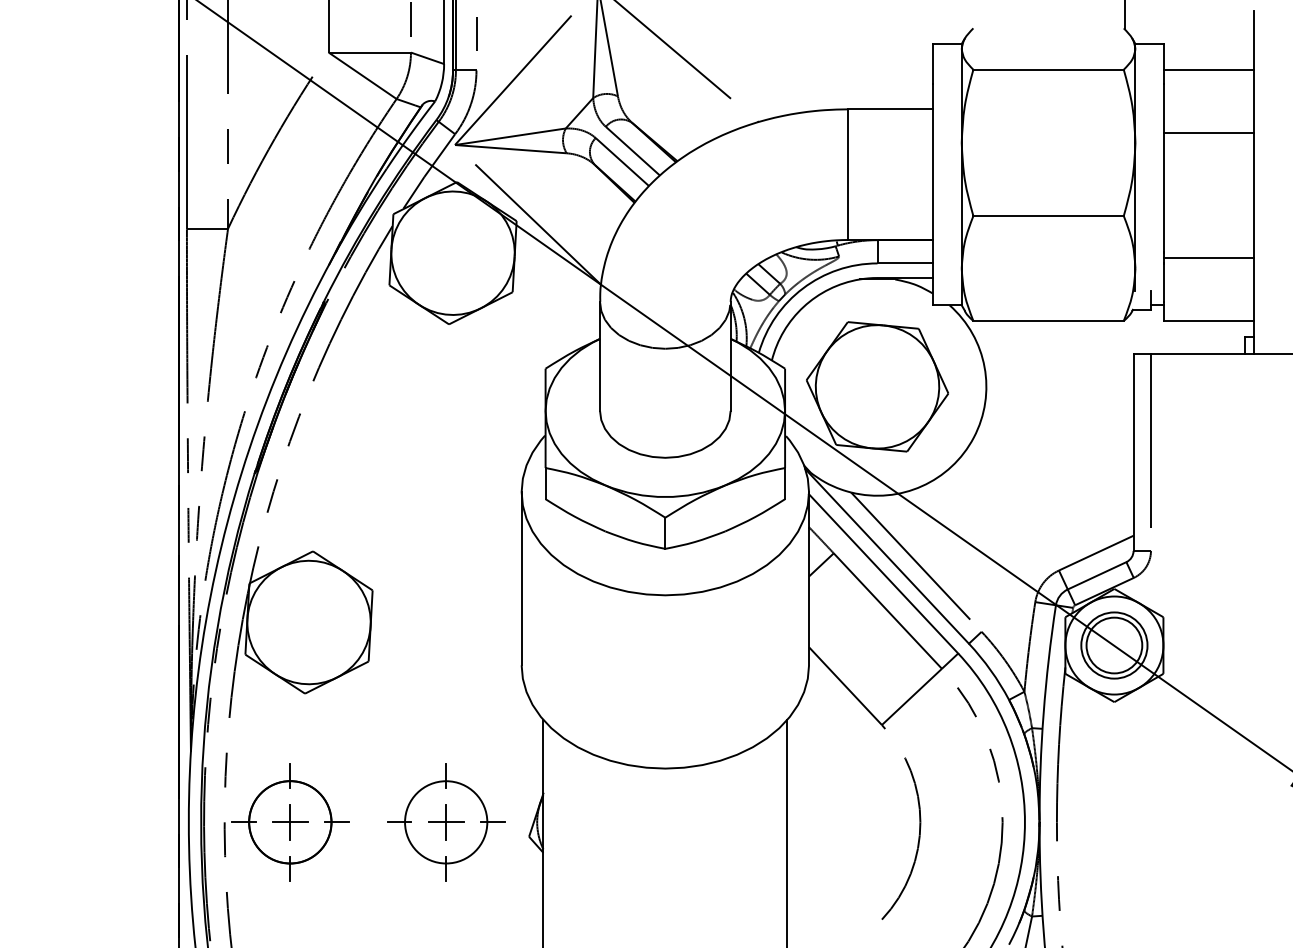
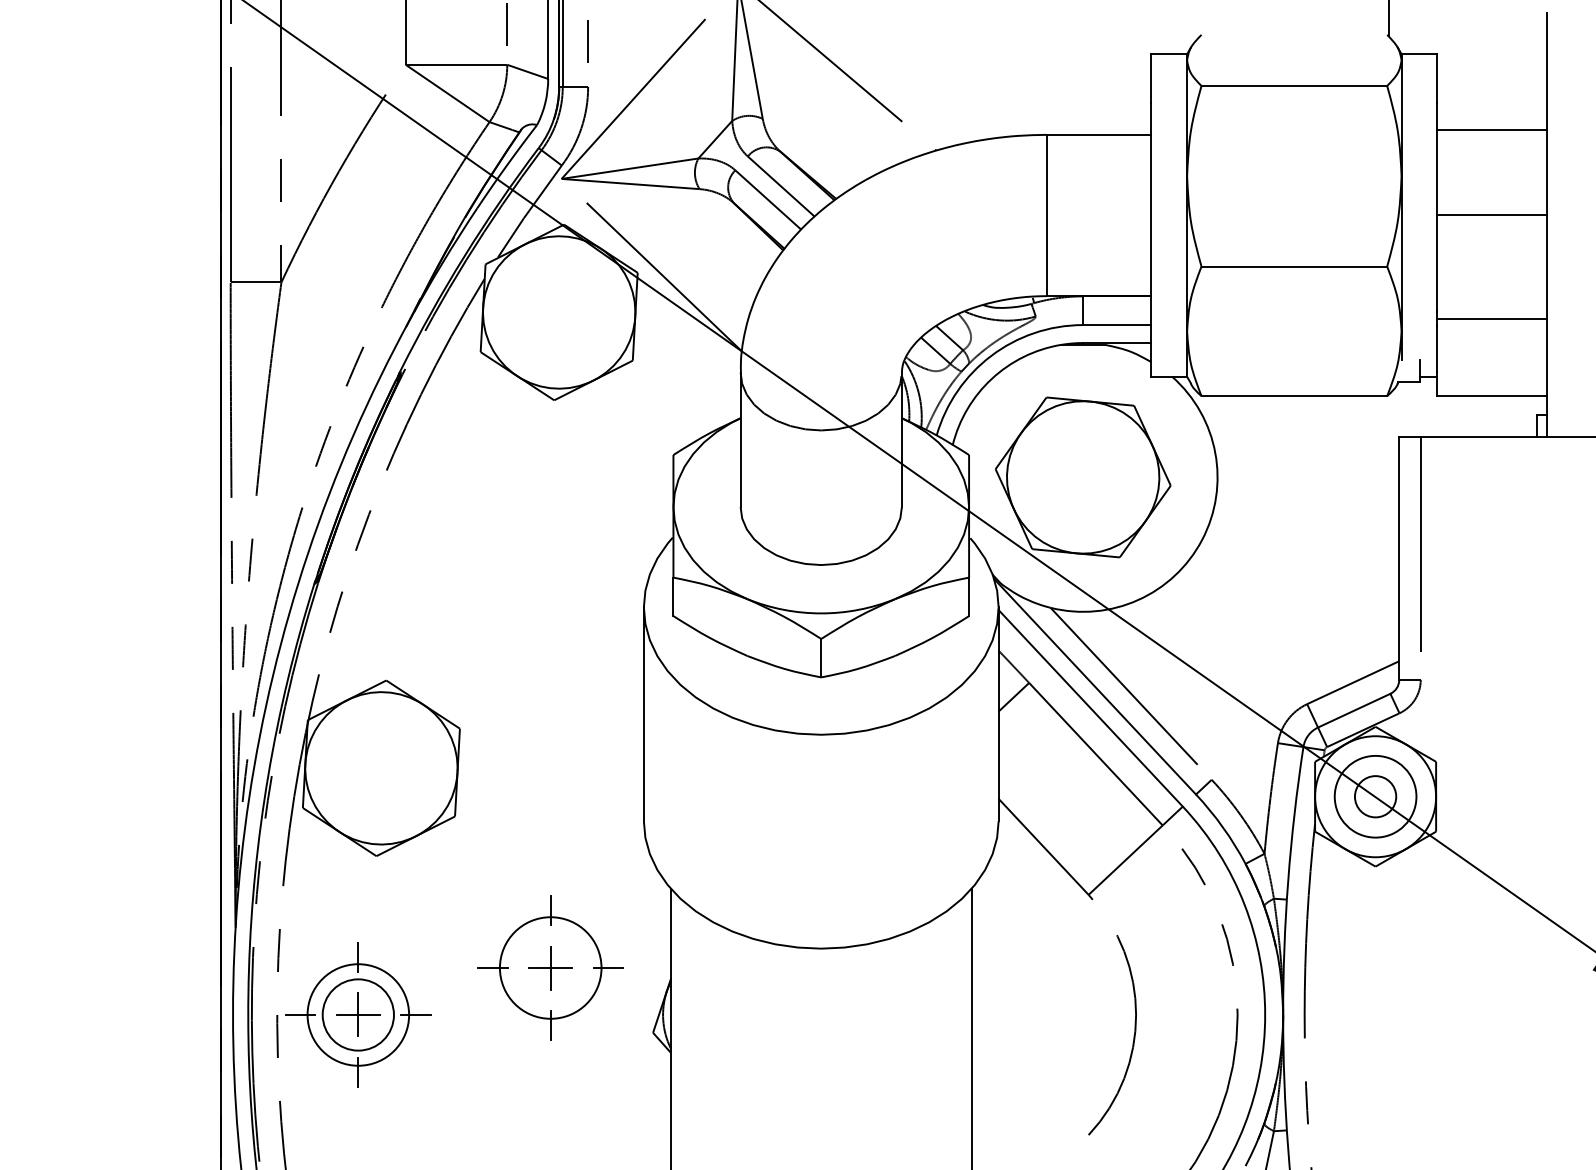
line: (1209, 70) -> (1492, 130), moved
line: (1209, 132) -> (1492, 214), moved
circle: (1114, 645) -> (1375, 796), size x0.6
circle: (290, 821) -> (358, 1014), size x0.7
part: (446, 821) -> (550, 967), moved

